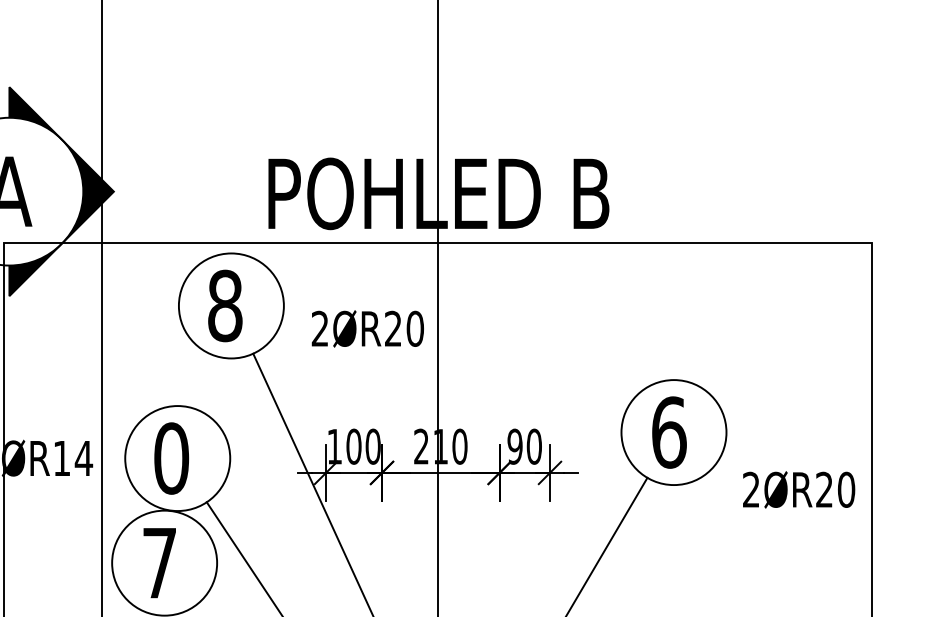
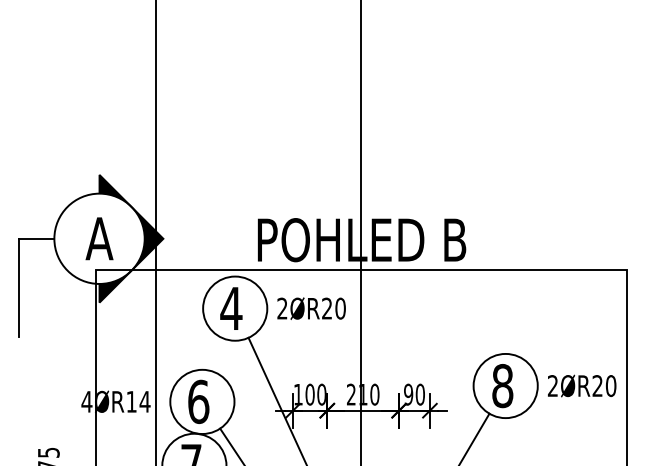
text: (225, 305) -> (231, 308), 8 -> 4
text: (367, 328) -> (311, 308), moved
text: (668, 433) -> (502, 386), 6 -> 8
text: (171, 457) -> (198, 401), 0 -> 6
text: (799, 488) -> (582, 385), moved

